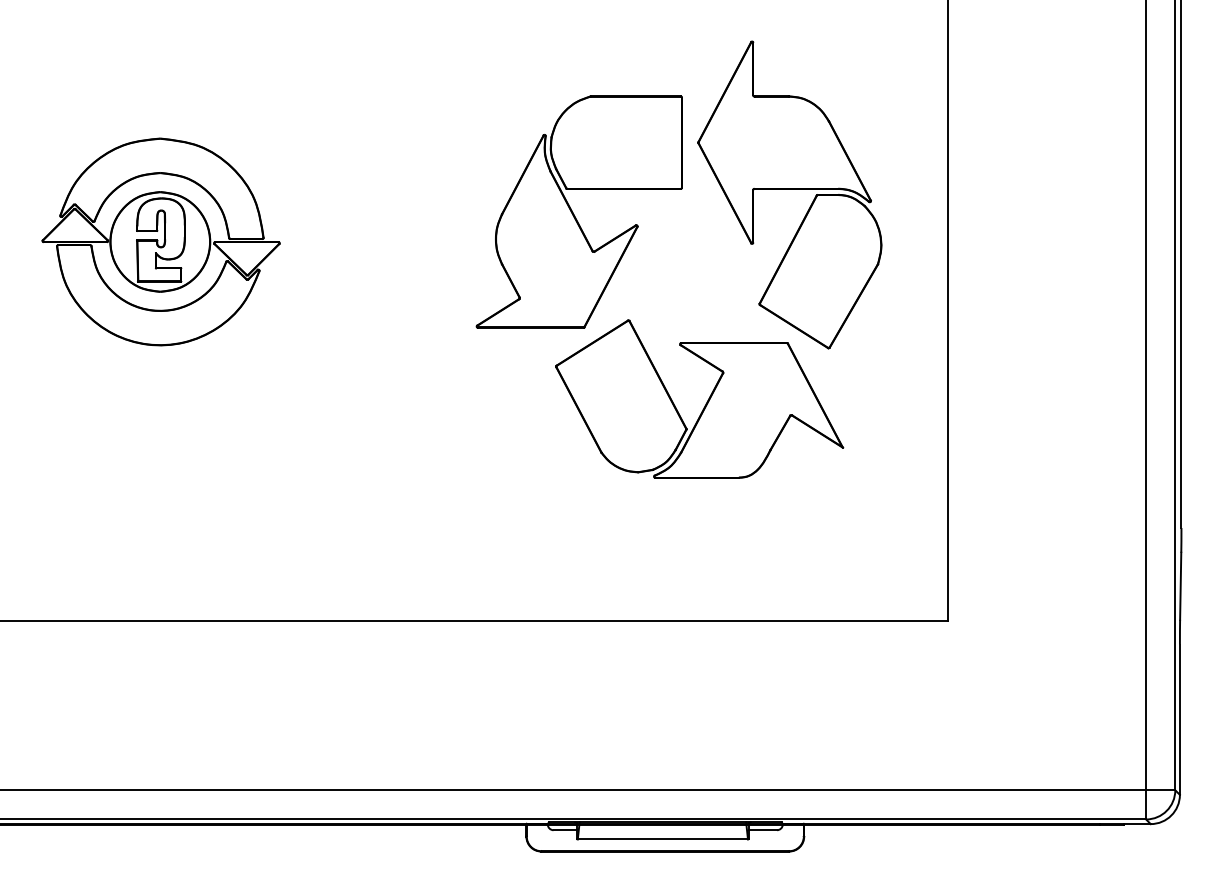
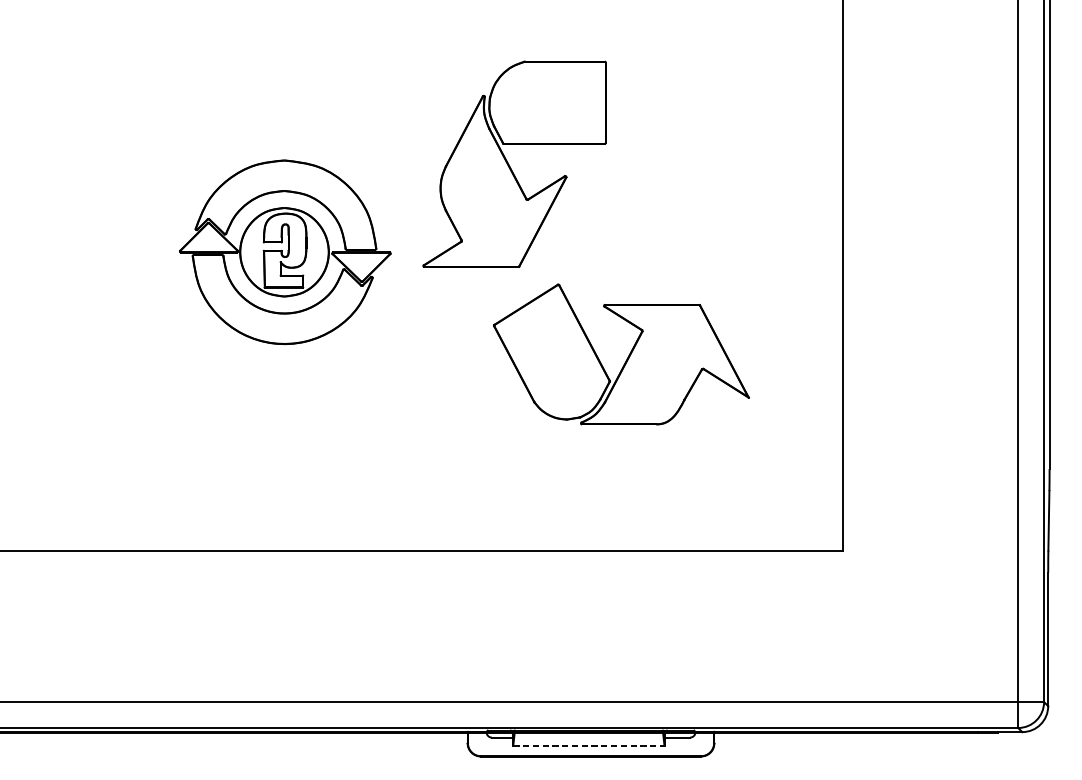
part: (789, 194) -> (701, 172), removed
part: (578, 211) -> (513, 163), moved
part: (160, 241) -> (284, 251), moved
line: (663, 839) -> (589, 745), solid -> dashed

